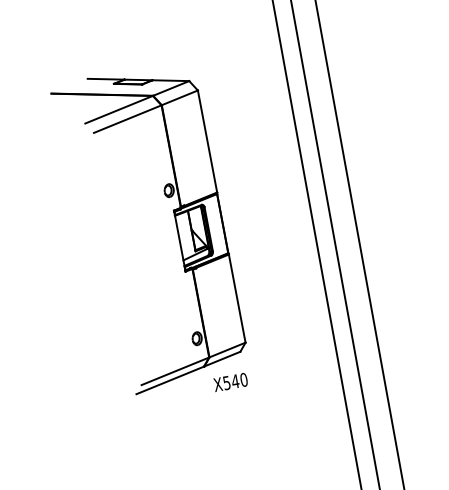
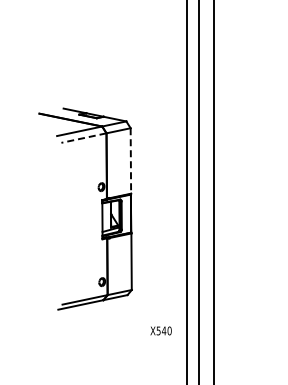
line: (127, 119) -> (83, 138), solid -> dashed
line: (206, 140) -> (130, 160), solid -> dashed
text: (229, 381) -> (160, 330), moved

